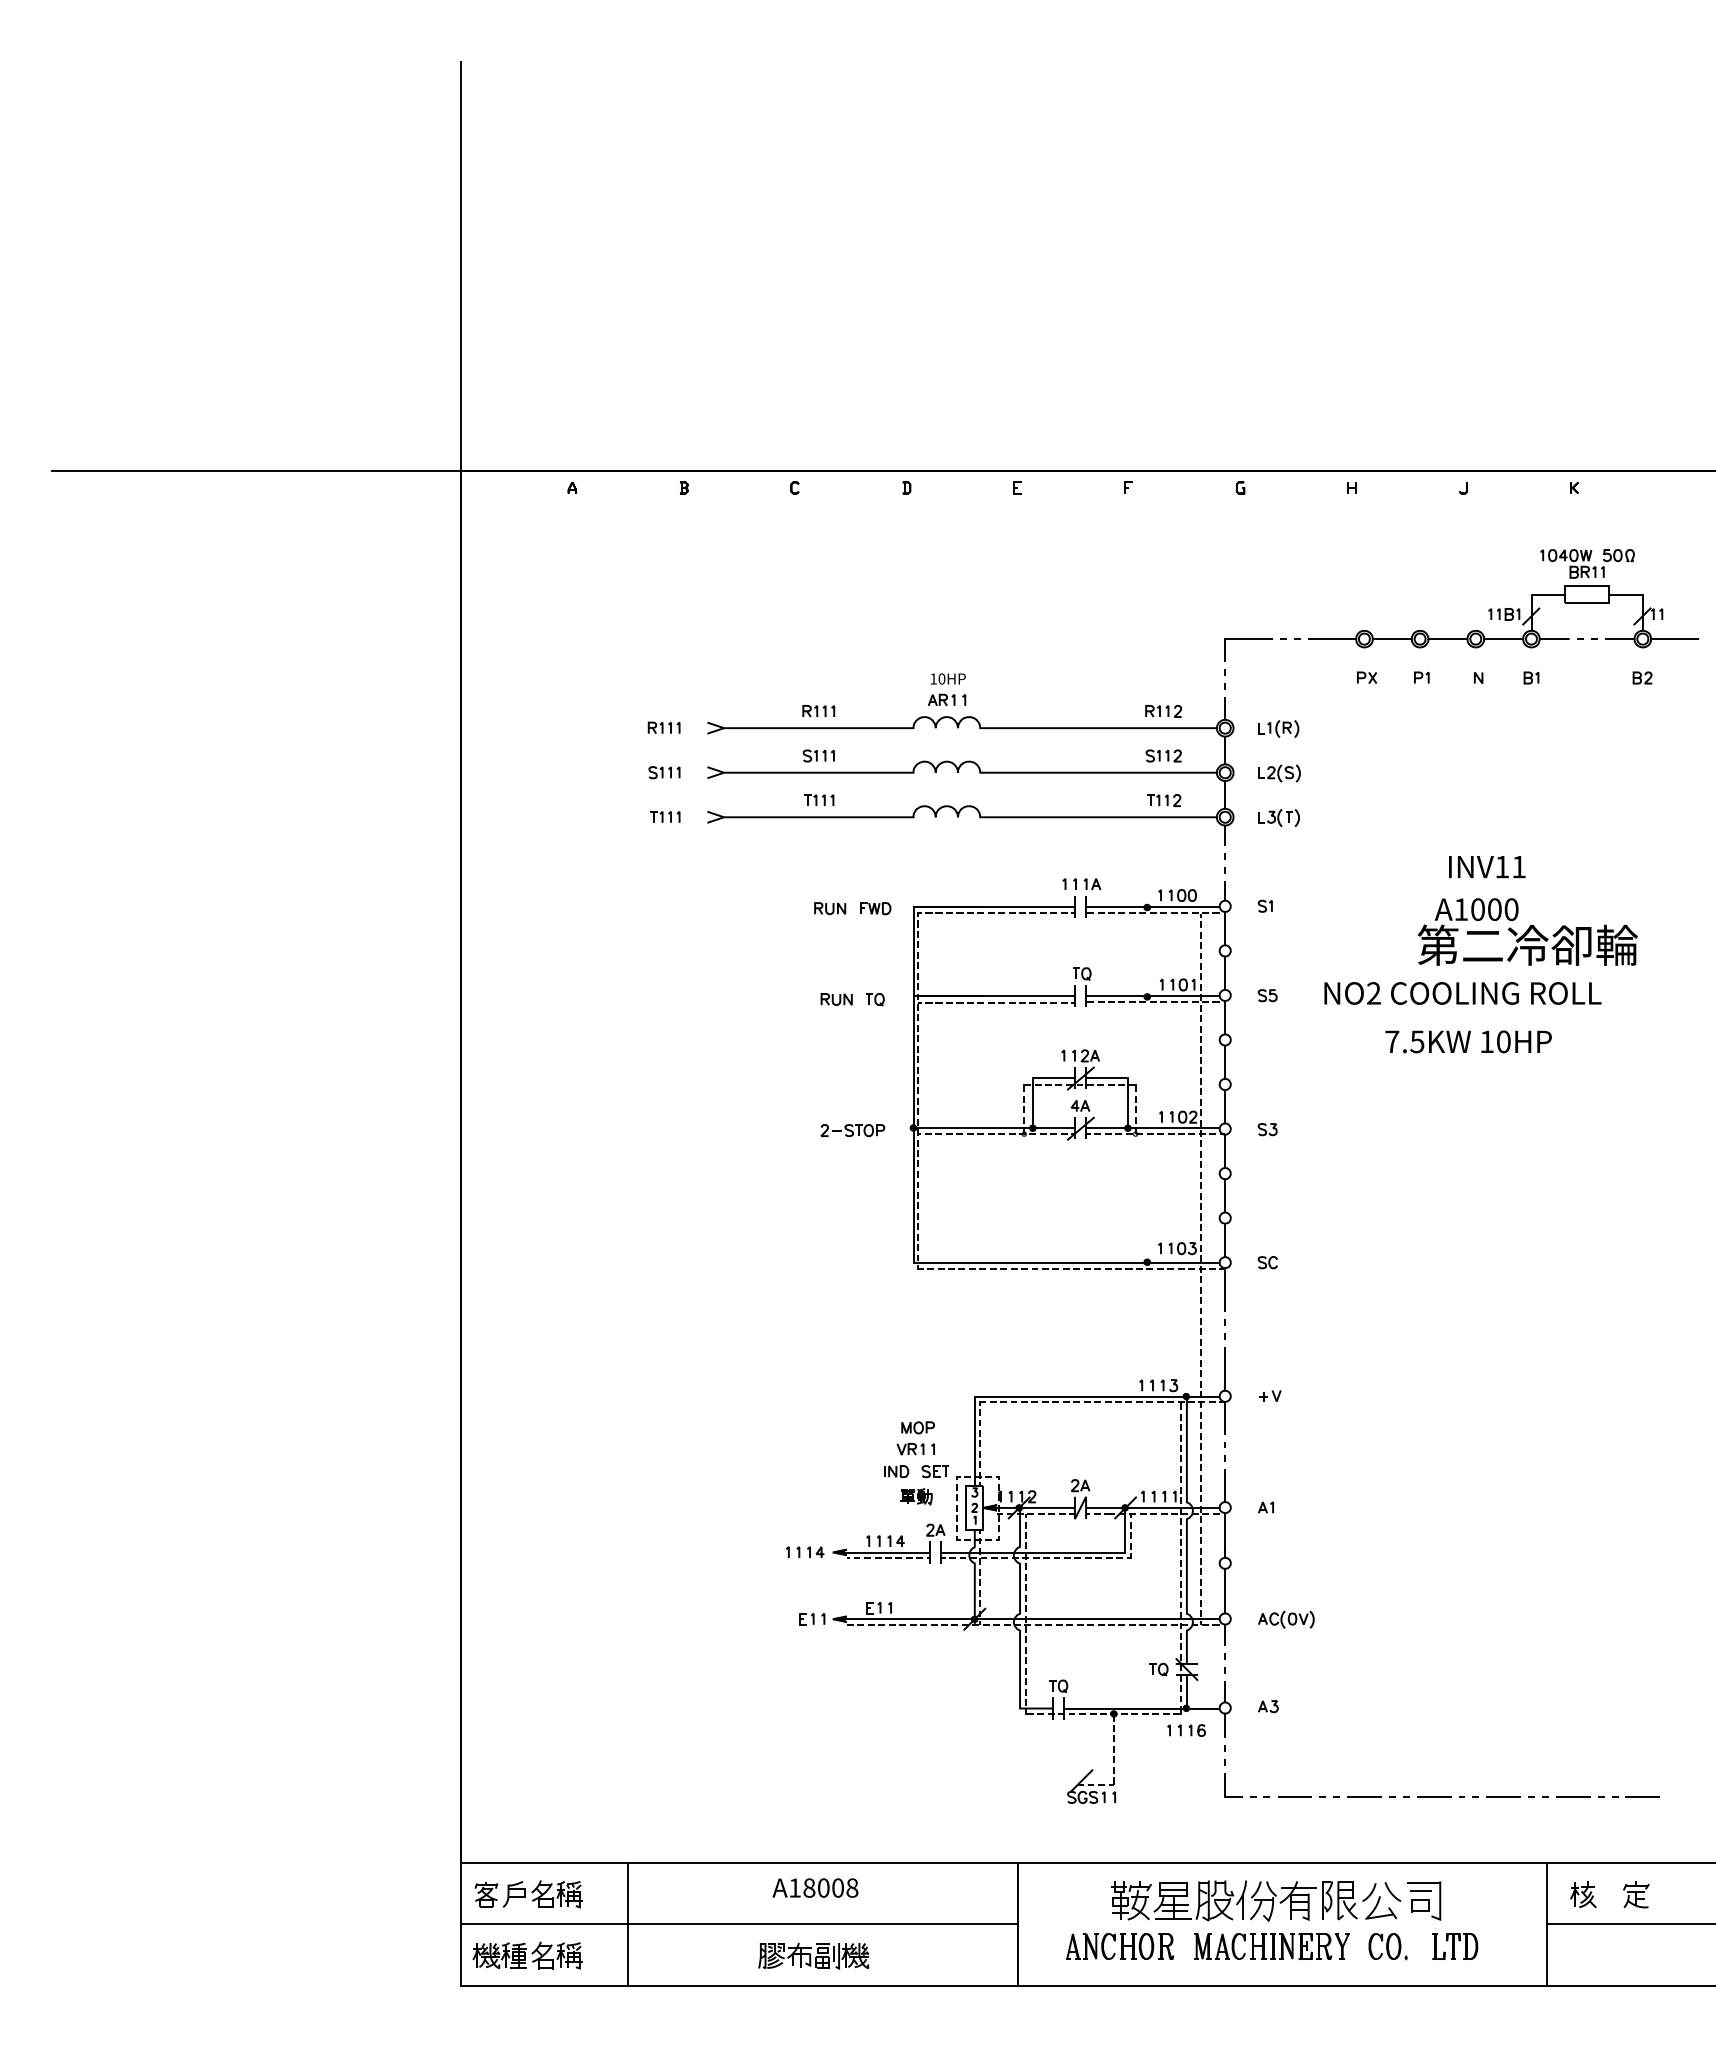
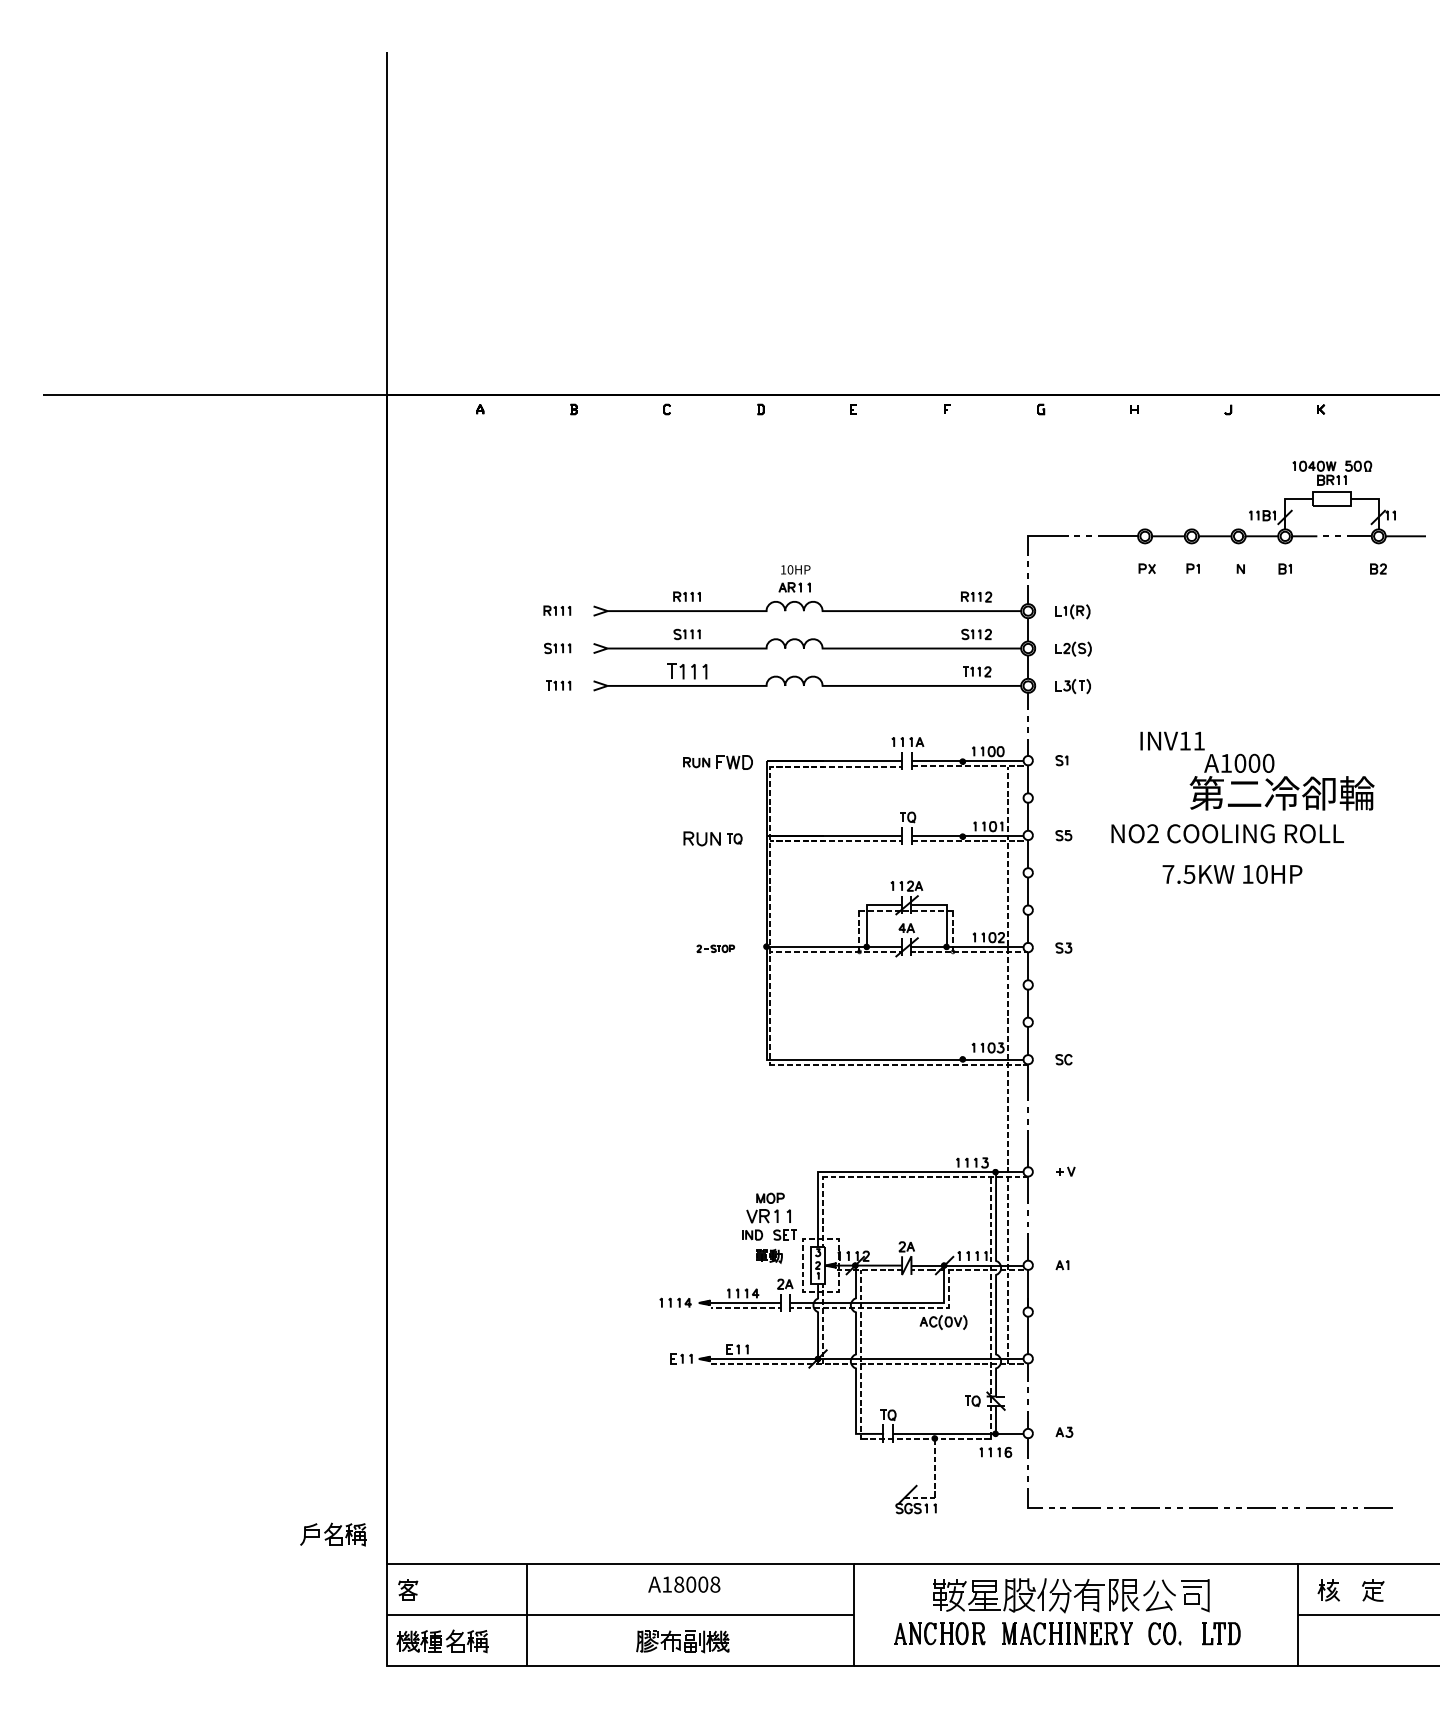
part: (819, 800) -> (687, 671), size x1.6
text: (1487, 867) -> (1172, 741), moved
part: (875, 908) -> (734, 762), size x1.4
part: (836, 999) -> (701, 838), size x1.4
part: (852, 1130) -> (715, 948), size x0.7
part: (915, 1449) -> (768, 1216), size x1.4
part: (1286, 1619) -> (943, 1322), moved
part: (542, 1894) -> (333, 1534), moved

